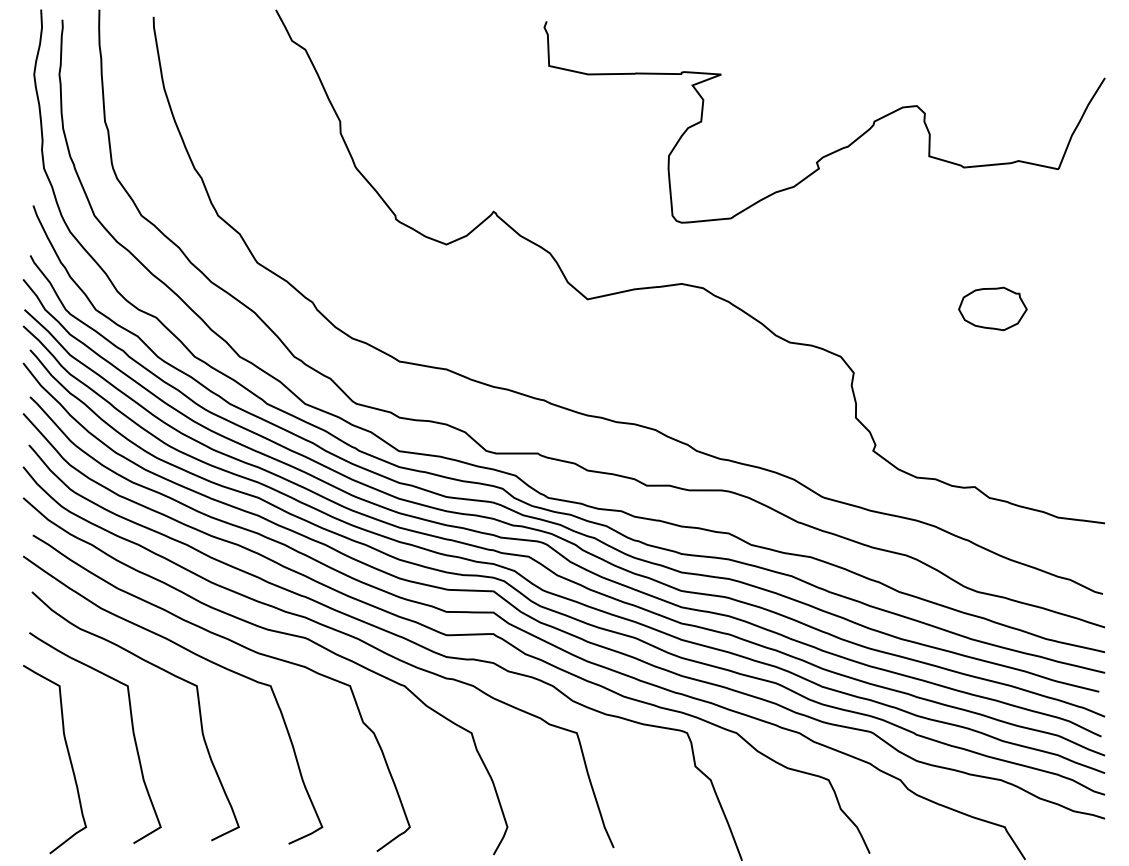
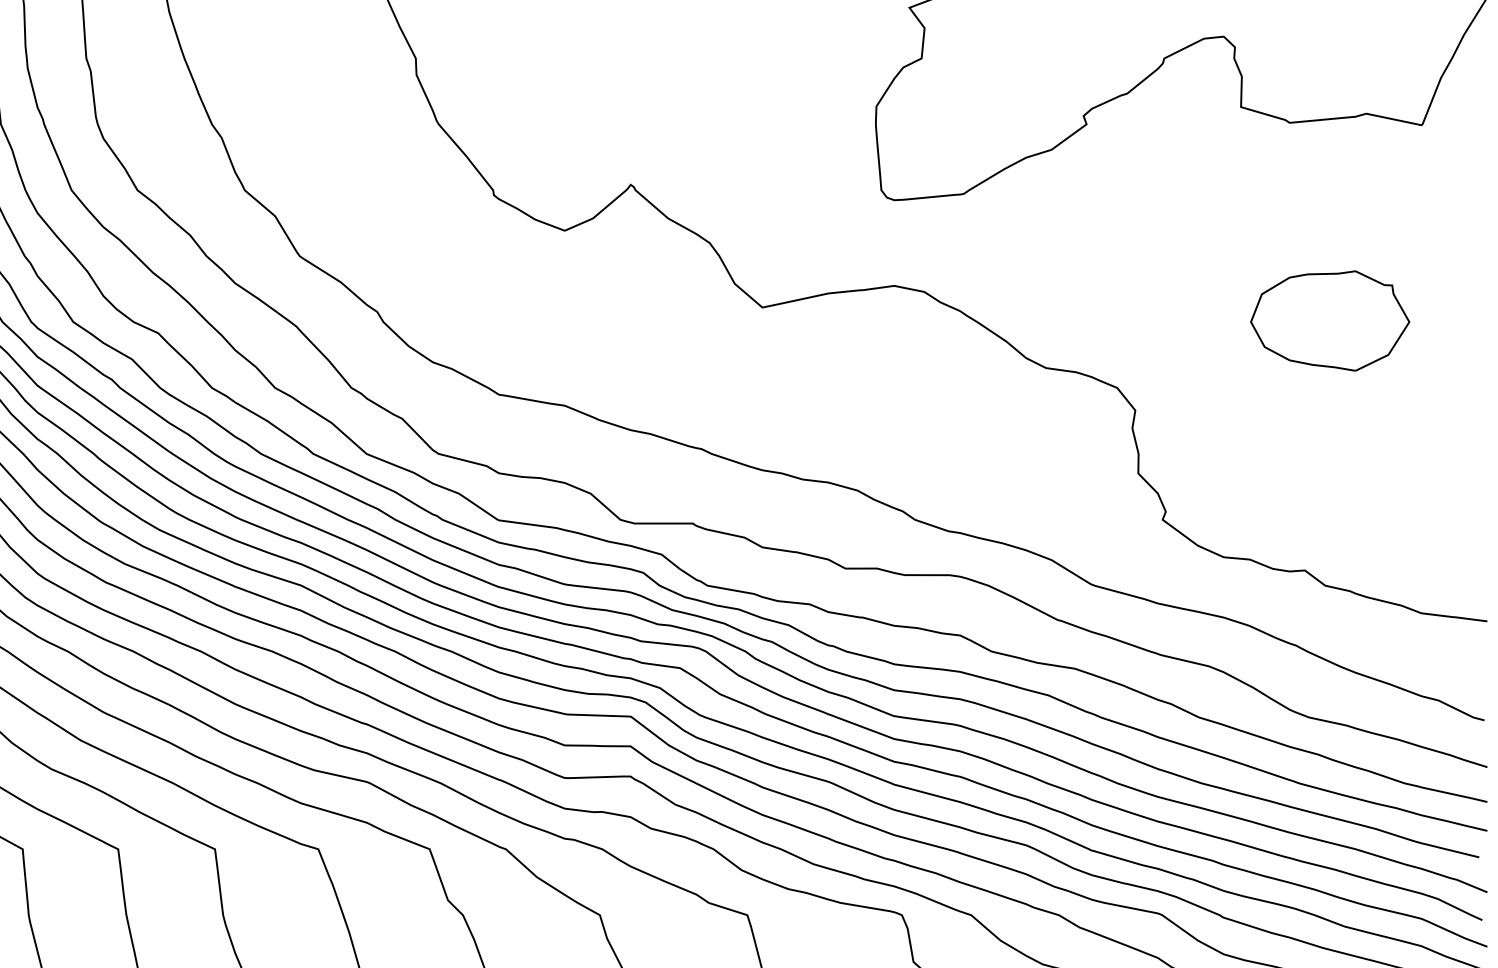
part: (992, 308) -> (1329, 320), size x1.67

